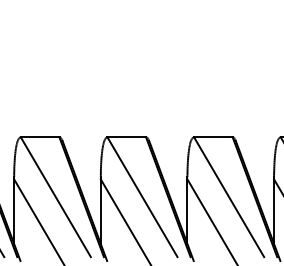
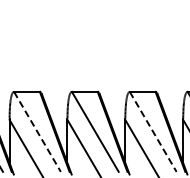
line: (55, 198) -> (37, 132), solid -> dashed
line: (229, 198) -> (153, 132), solid -> dashed

